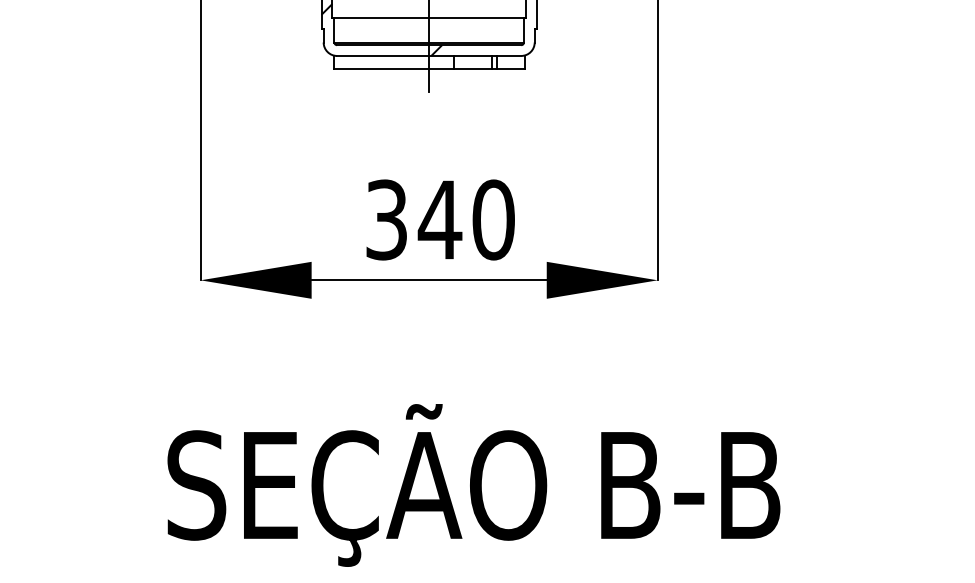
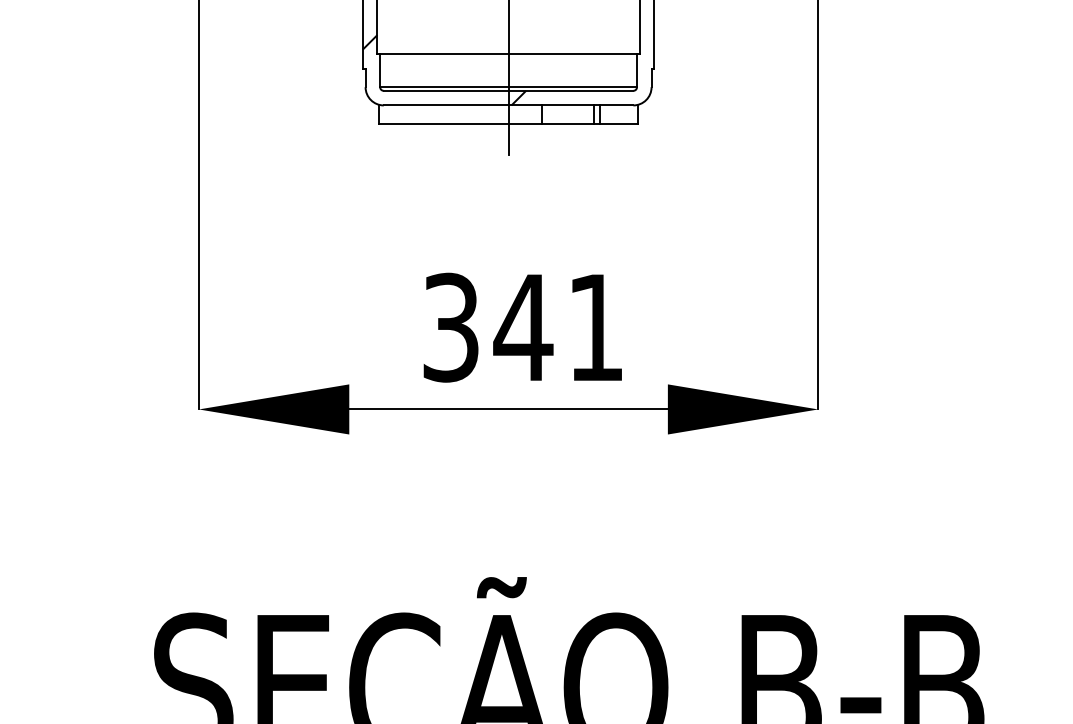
text: (493, 219) -> (595, 327), 340 -> 341

